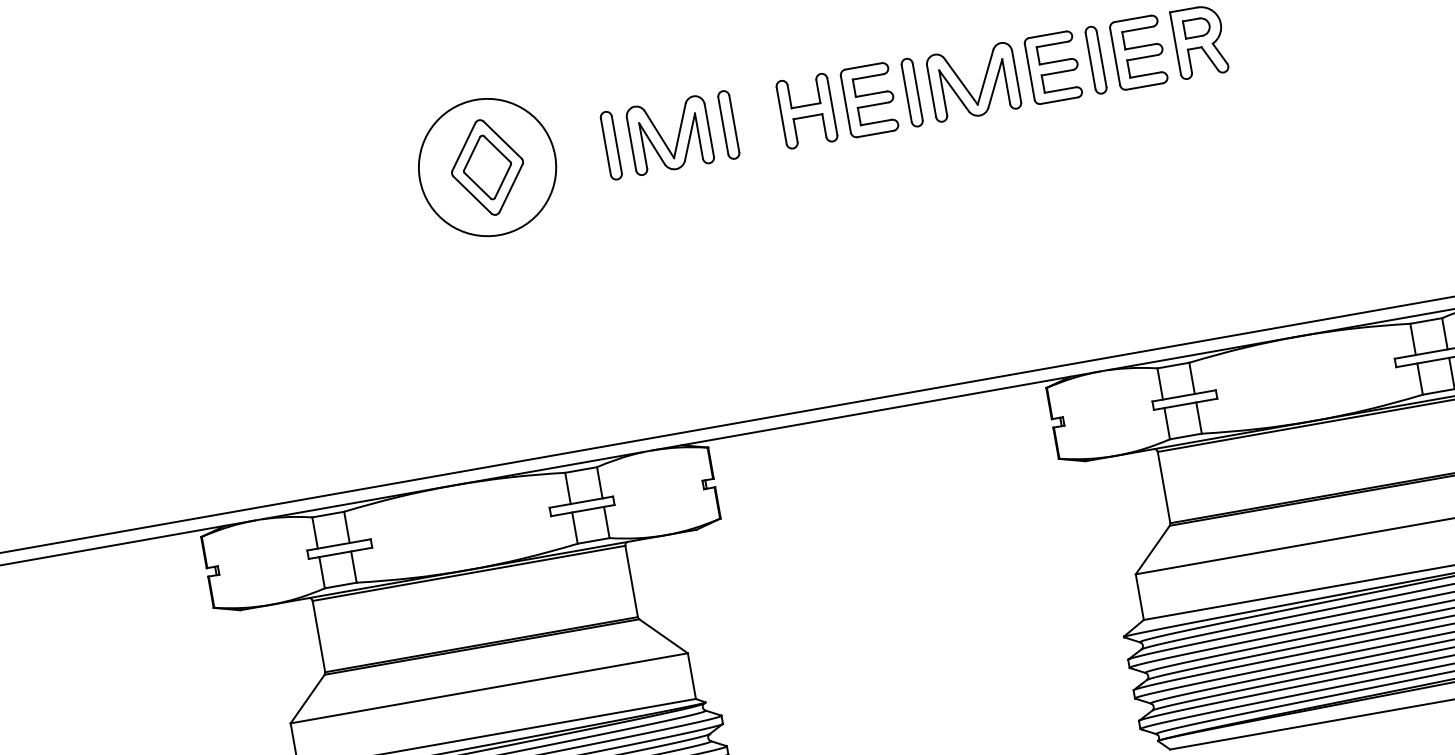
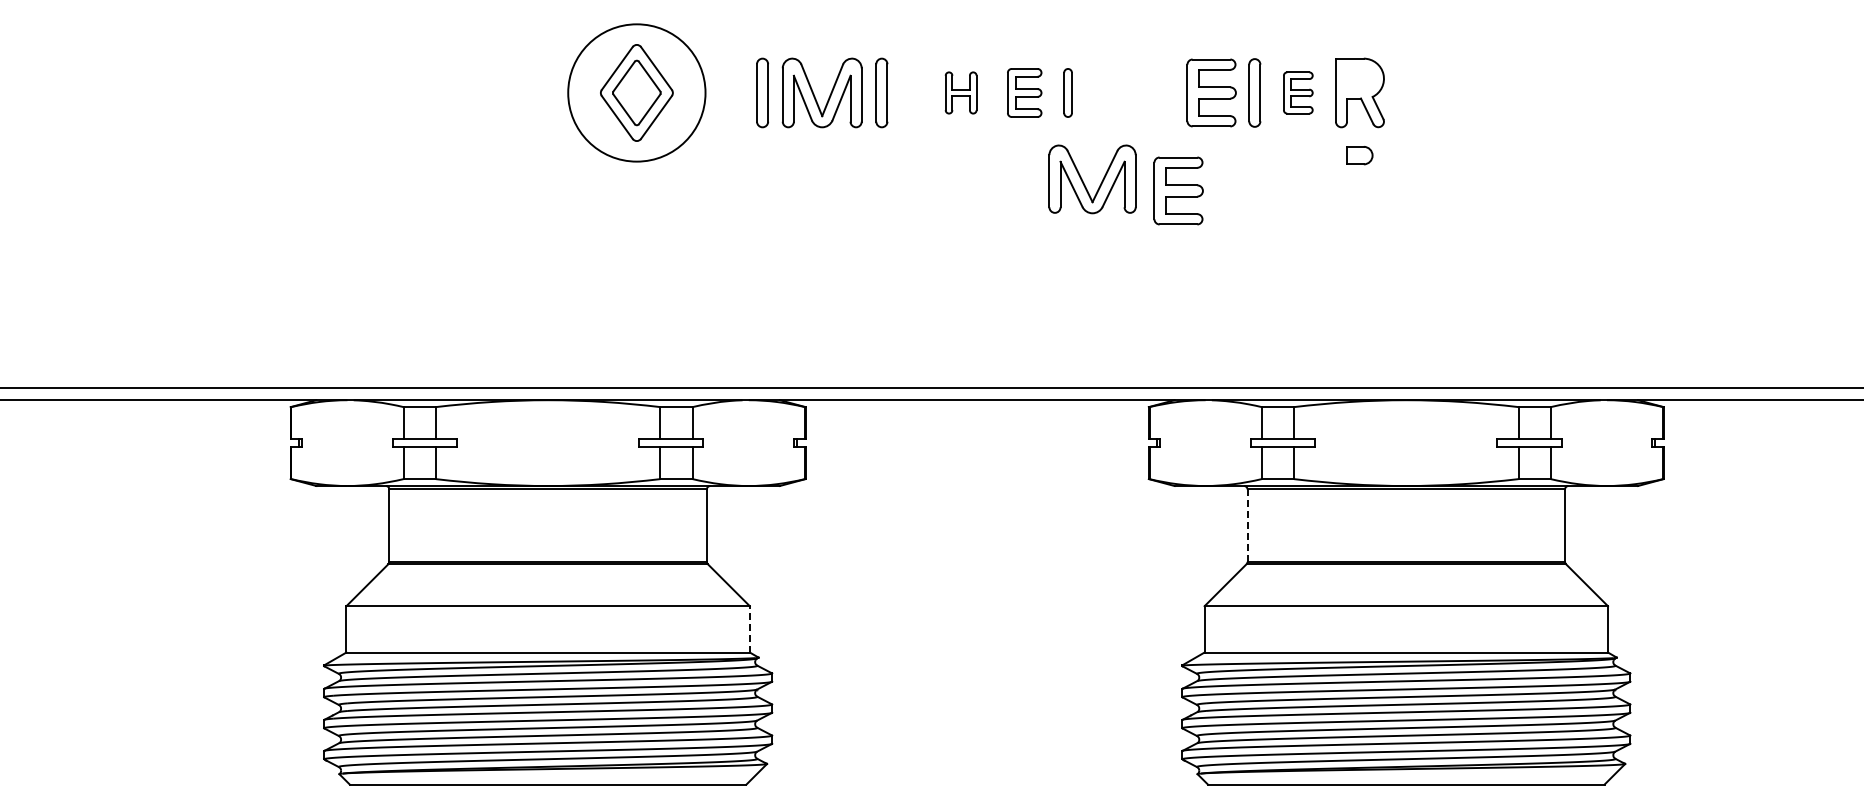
part: (1196, 27) -> (1359, 155), moved
part: (1139, 52) -> (1298, 92), size x0.6
part: (966, 87) -> (1084, 183), moved
part: (911, 92) -> (1067, 92), size x0.7
part: (869, 99) -> (1024, 92), size x0.7
part: (806, 110) -> (960, 92), size x0.6
part: (1037, 169) -> (1178, 190), added
line: (1164, 487) -> (1247, 525), solid -> dashed
line: (691, 675) -> (749, 628), solid -> dashed

